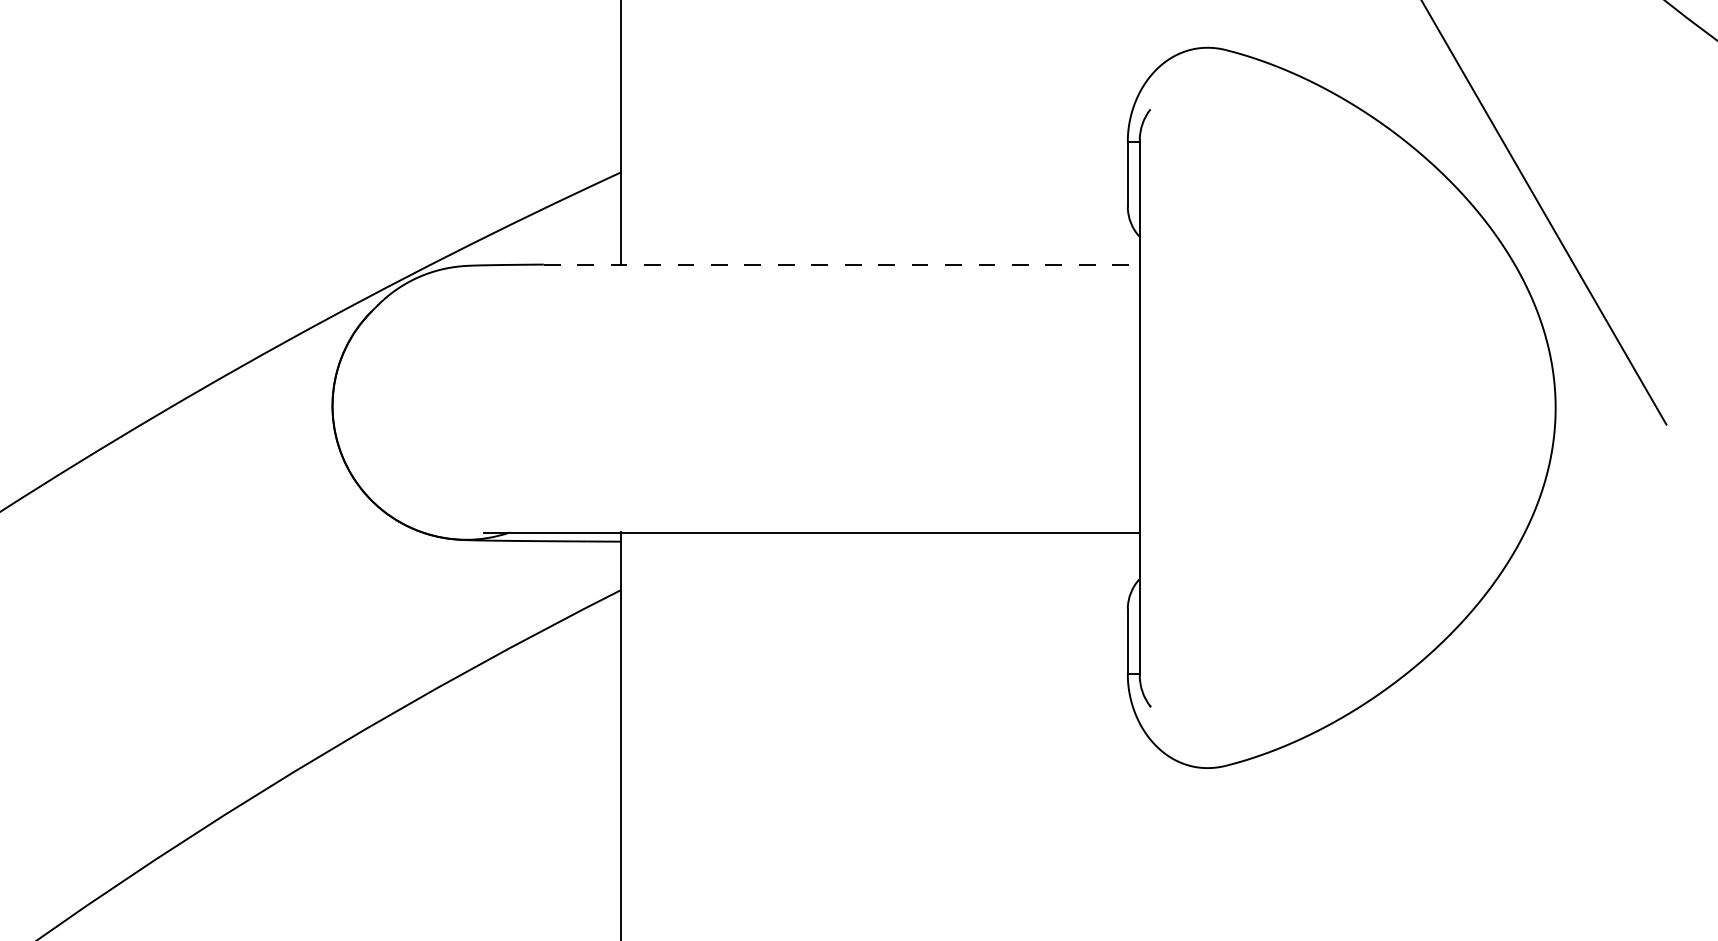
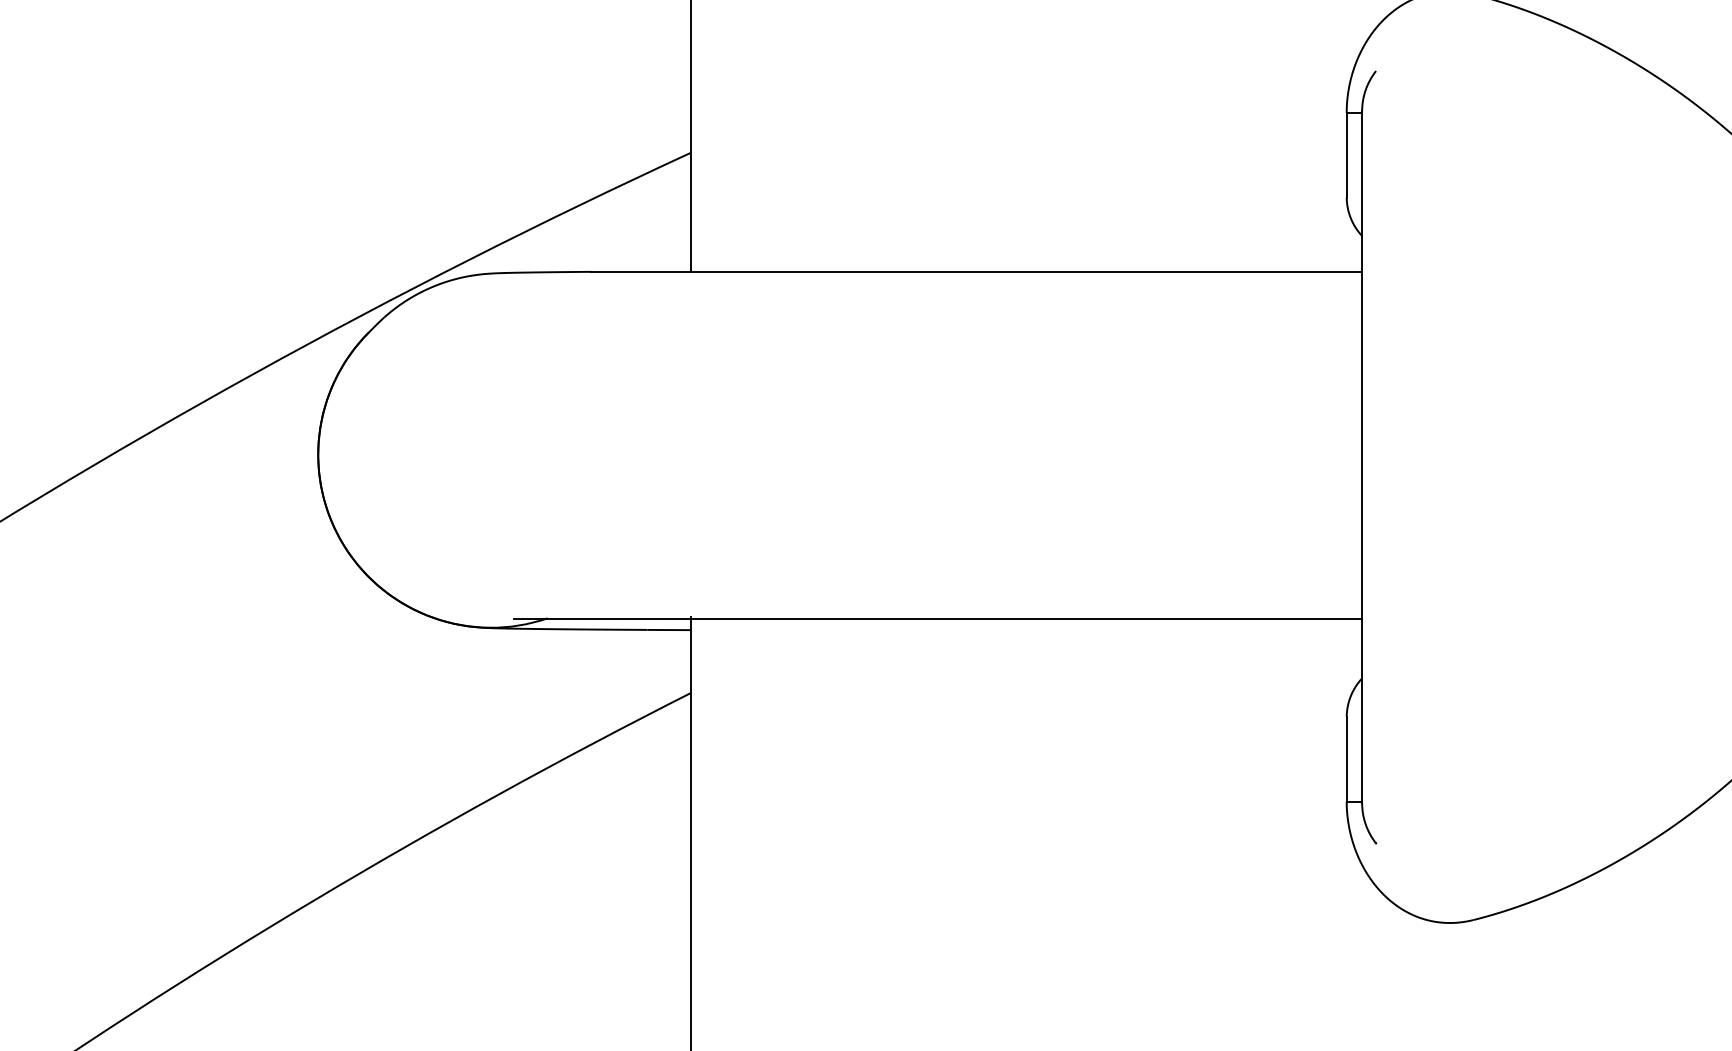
line: (841, 264) -> (976, 271), dashed -> solid

